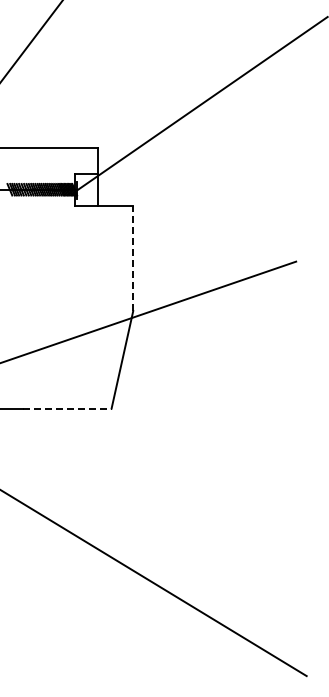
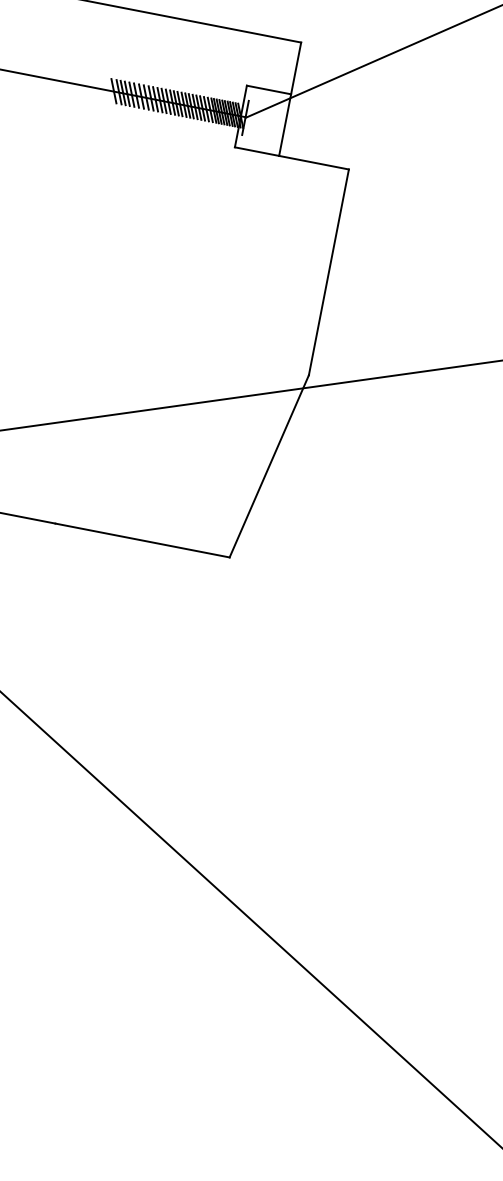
line: (133, 258) -> (329, 272), dashed -> solid
line: (67, 408) -> (143, 540), dashed -> solid

